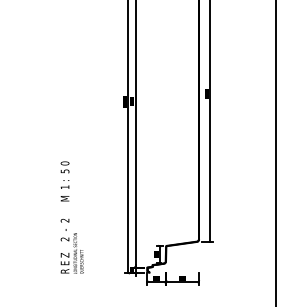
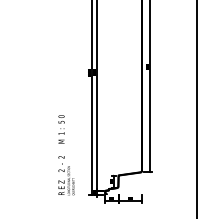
text: (72, 218) -> (66, 155), moved

